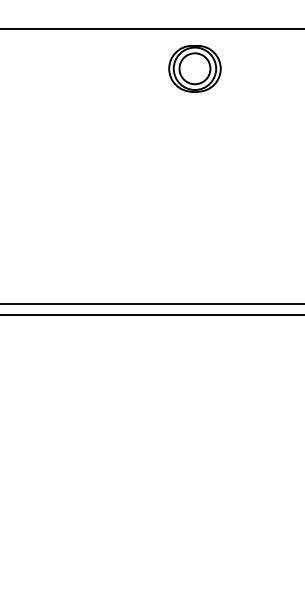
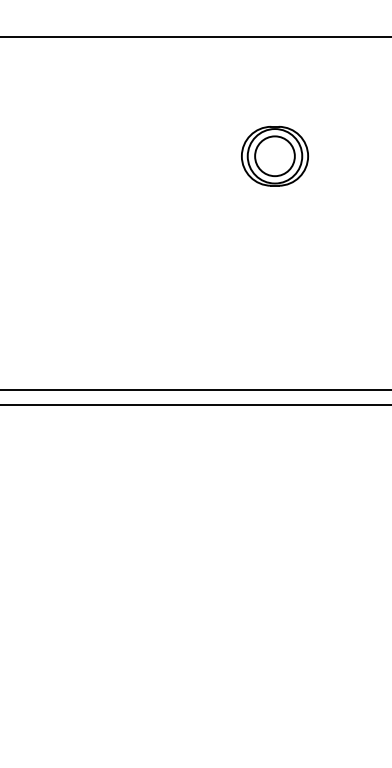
part: (194, 68) -> (274, 155), moved

